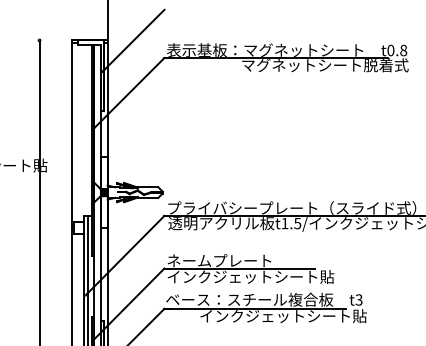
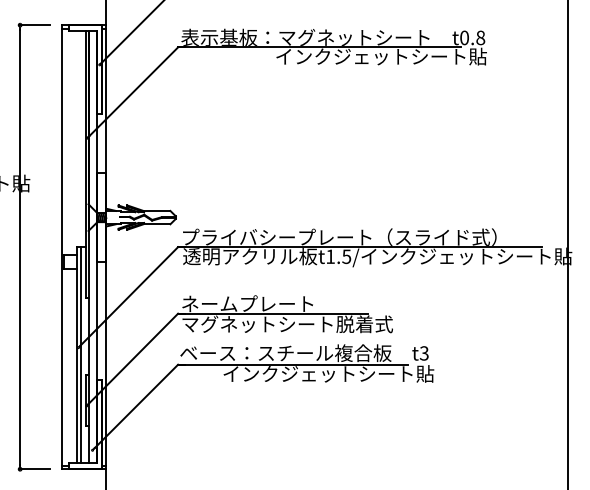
line: (50, 40) -> (34, 25), added
text: (325, 65) -> (381, 56), マグネットシート脱着式 -> インクジェットシート貼
text: (250, 277) -> (287, 324), インクジェットシート貼 -> マグネットシート脱着式

